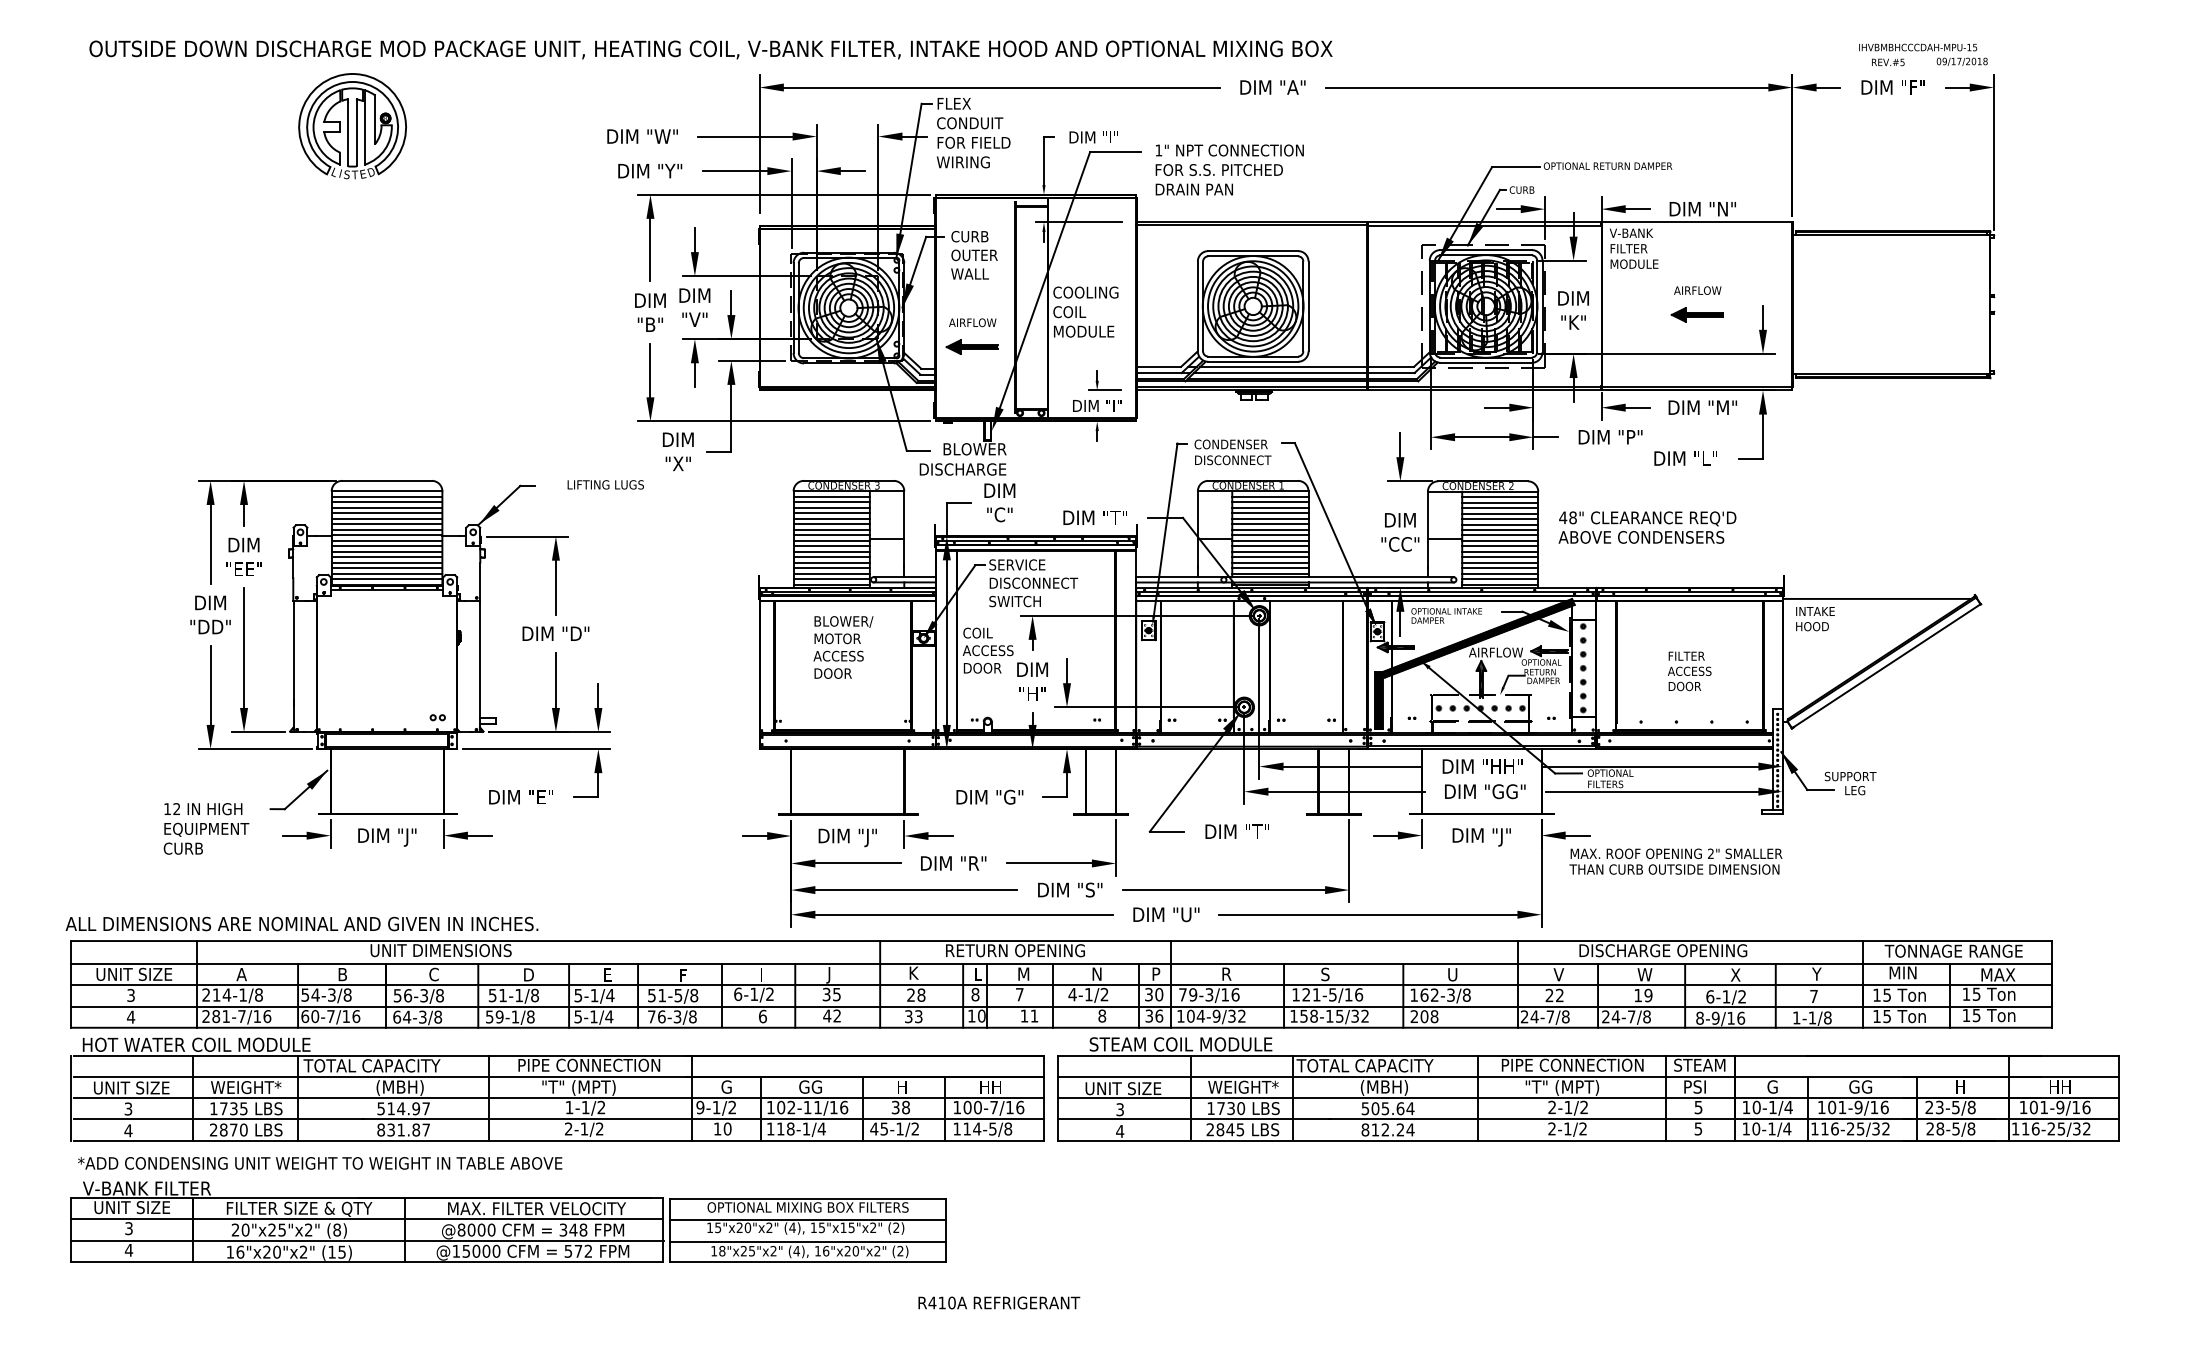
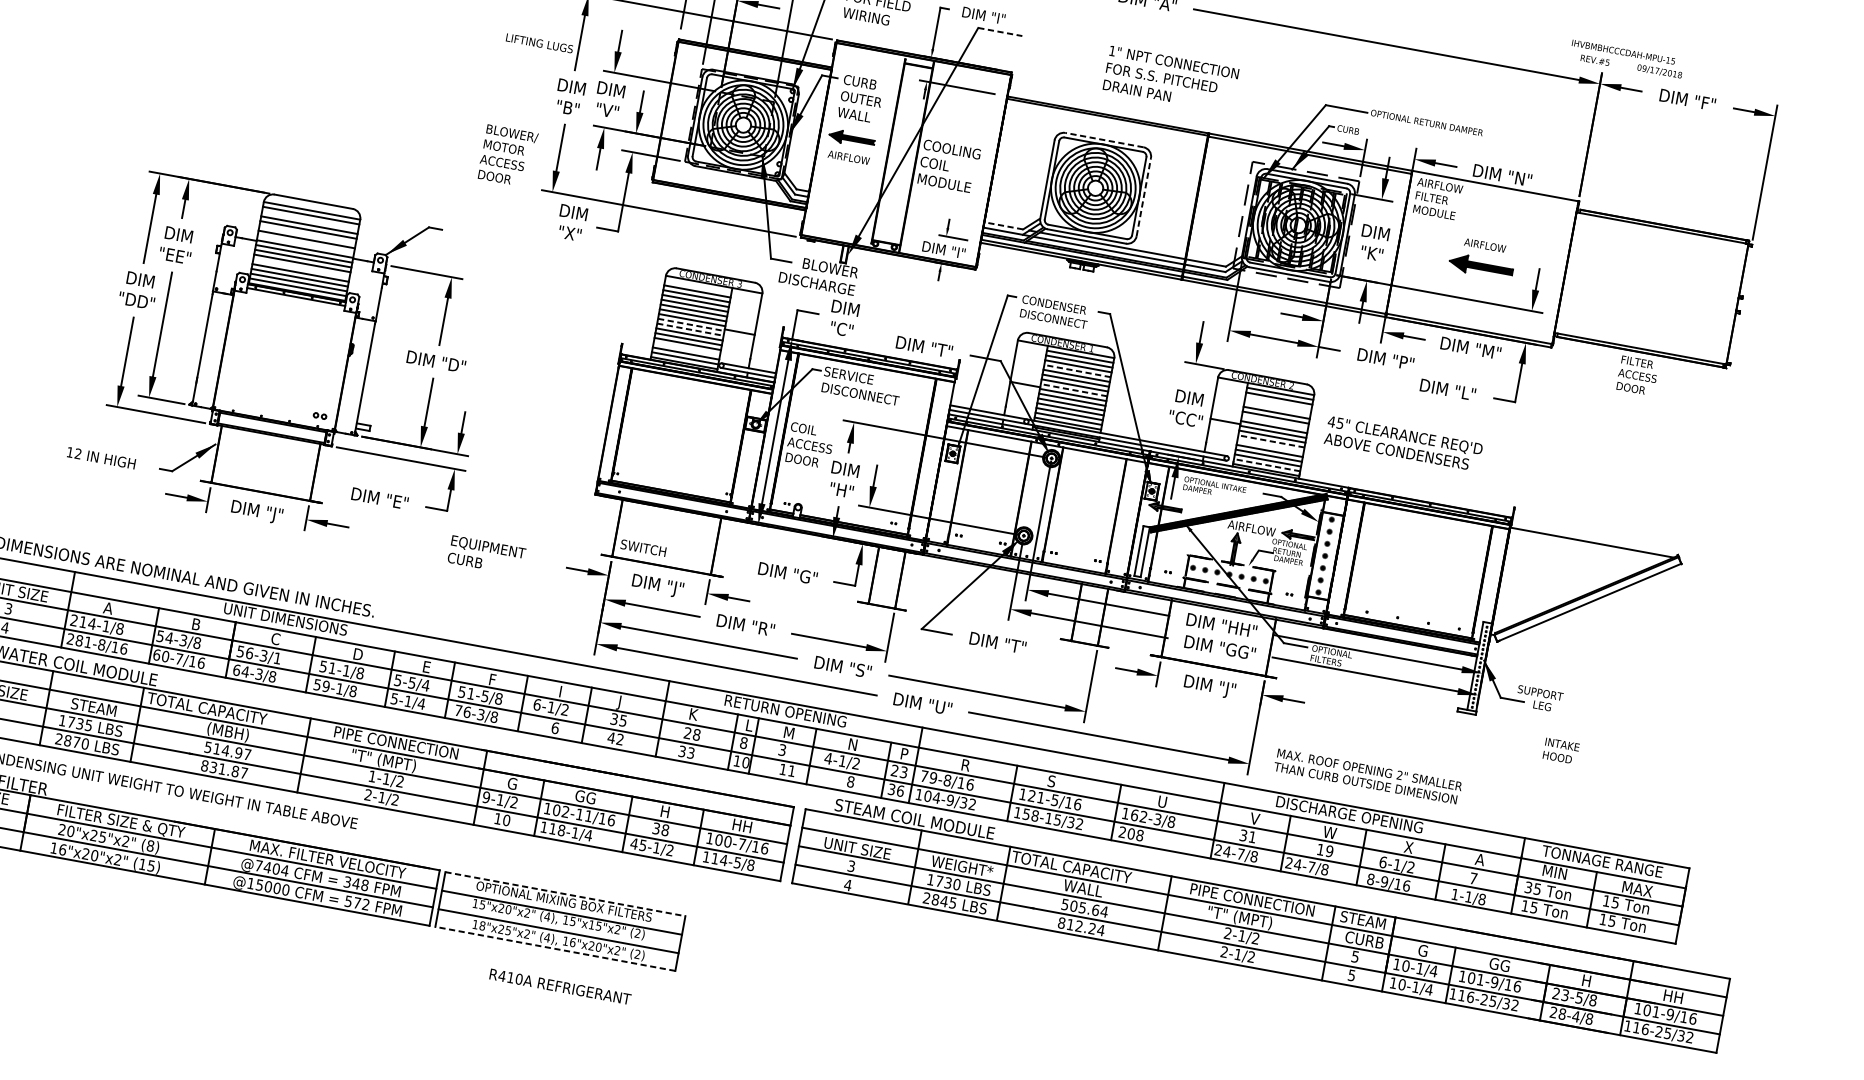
text: (1923, 54) -> (1627, 59), moved
line: (1115, 152) -> (1000, 32), solid -> dashed
text: (1229, 169) -> (1170, 78), moved
text: (1635, 232) -> (1440, 185), V-BANK -> AIRFLOW
line: (1253, 251) -> (1104, 140), solid -> dashed
line: (1308, 306) -> (1143, 197), solid -> dashed
part: (1696, 314) -> (1480, 266), size x1.4
part: (971, 346) -> (851, 138), moved
line: (1158, 366) -> (1003, 225), solid -> dashed
text: (605, 484) -> (539, 43), moved
line: (831, 496) -> (698, 286), removed
line: (386, 502) -> (309, 220), removed
line: (1500, 508) -> (1278, 403), removed
line: (1269, 513) -> (1076, 371), solid -> dashed
line: (1500, 513) -> (1277, 408), removed
text: (1572, 517) -> (1339, 423), 48" -> 45"
line: (386, 518) -> (307, 234), removed
line: (386, 529) -> (305, 244), removed
line: (1500, 530) -> (1275, 422), removed
line: (1269, 535) -> (1073, 390), solid -> dashed
line: (832, 540) -> (691, 324), solid -> dashed
line: (832, 546) -> (691, 330), solid -> dashed
line: (1499, 551) -> (1270, 440), solid -> dashed
line: (386, 557) -> (301, 268), removed
line: (1500, 557) -> (1270, 446), removed
line: (831, 568) -> (686, 349), removed
line: (1499, 579) -> (1266, 465), solid -> dashed
text: (1014, 601) -> (642, 548), moved
text: (1815, 619) -> (1561, 751), moved
text: (843, 647) -> (507, 156), moved
text: (1689, 671) -> (1637, 375), moved
hatch: (1378, 700) -> (1141, 551), removed
text: (206, 838) -> (486, 555), moved
text: (1675, 861) -> (1367, 776), moved
text: (1817, 973) -> (1480, 859), Y -> A
text: (1019, 994) -> (782, 749), 7 -> 3
text: (1154, 994) -> (899, 771), 30 -> 23
text: (1209, 994) -> (947, 780), 79-3/16 -> 79-8/16
text: (1876, 994) -> (1528, 886), 15 -> 35
text: (439, 995) -> (277, 658), 56-3/8 -> 56-3/1
text: (594, 995) -> (412, 682), 5-1/4 -> 5-5/4
text: (1554, 995) -> (1247, 836), 22 -> 31
text: (241, 1016) -> (101, 644), 281-7/16 -> 281-8/16
text: (1705, 1086) -> (1364, 939), PSI -> CURB
text: (246, 1087) -> (94, 707), WEIGHT* -> STEAM
text: (1383, 1087) -> (1084, 889), (MBH) -> WALL
text: (1955, 1128) -> (1575, 1016), 28-5/8 -> 28-4/8
line: (807, 1198) -> (565, 893), solid -> dashed
text: (476, 1229) -> (271, 867), @8000 -> @7404
line: (807, 1261) -> (555, 948), solid -> dashed
text: (999, 1302) -> (560, 986), moved

